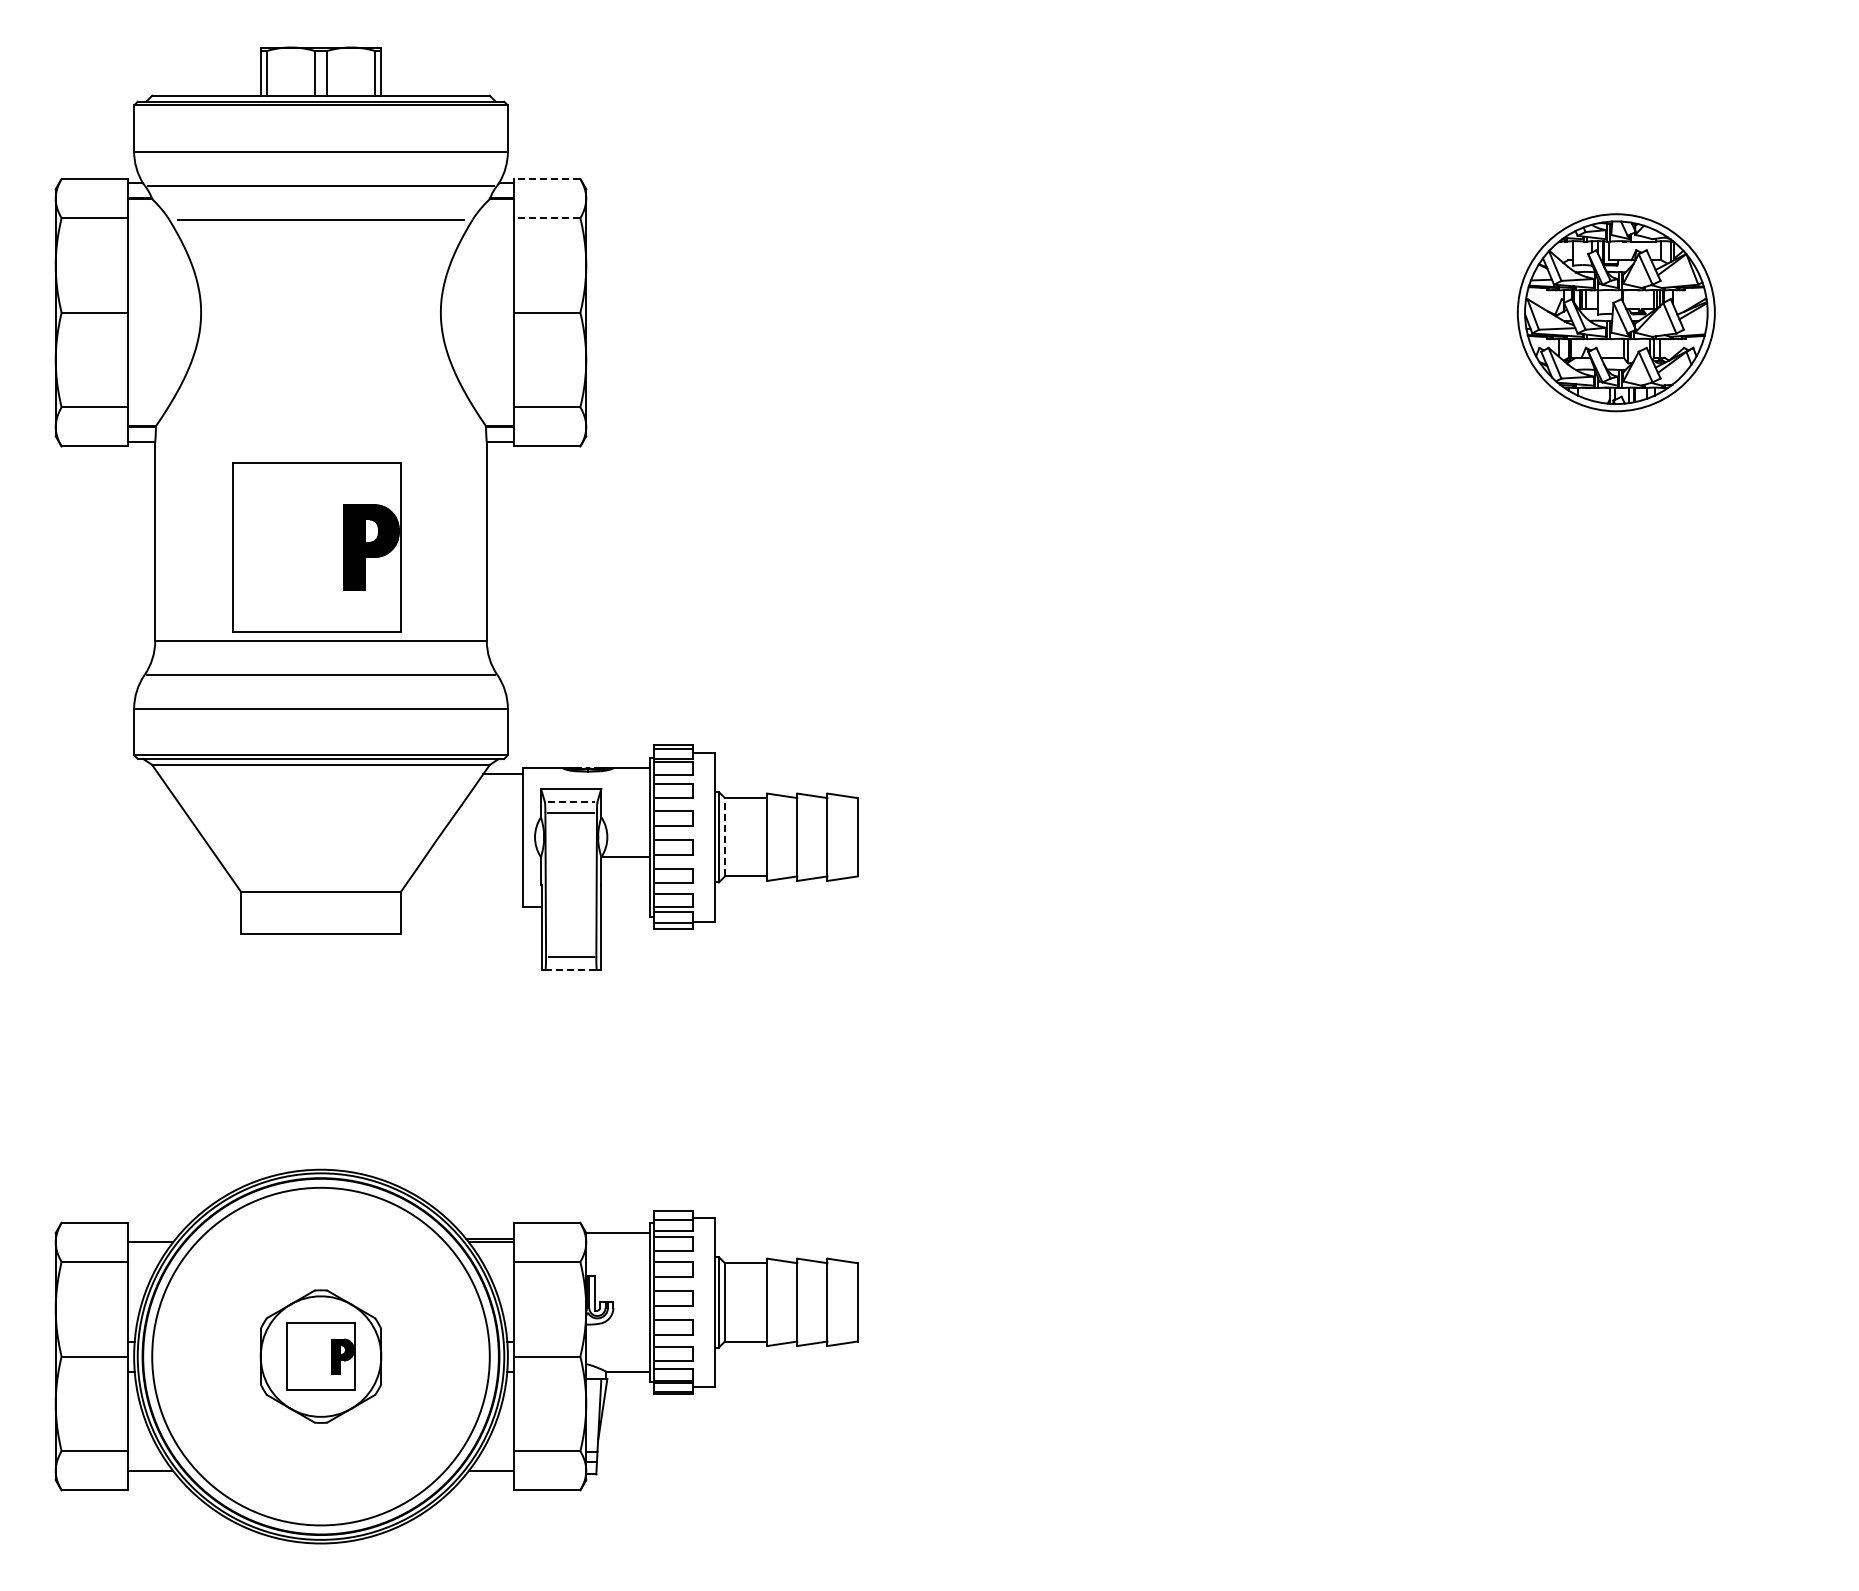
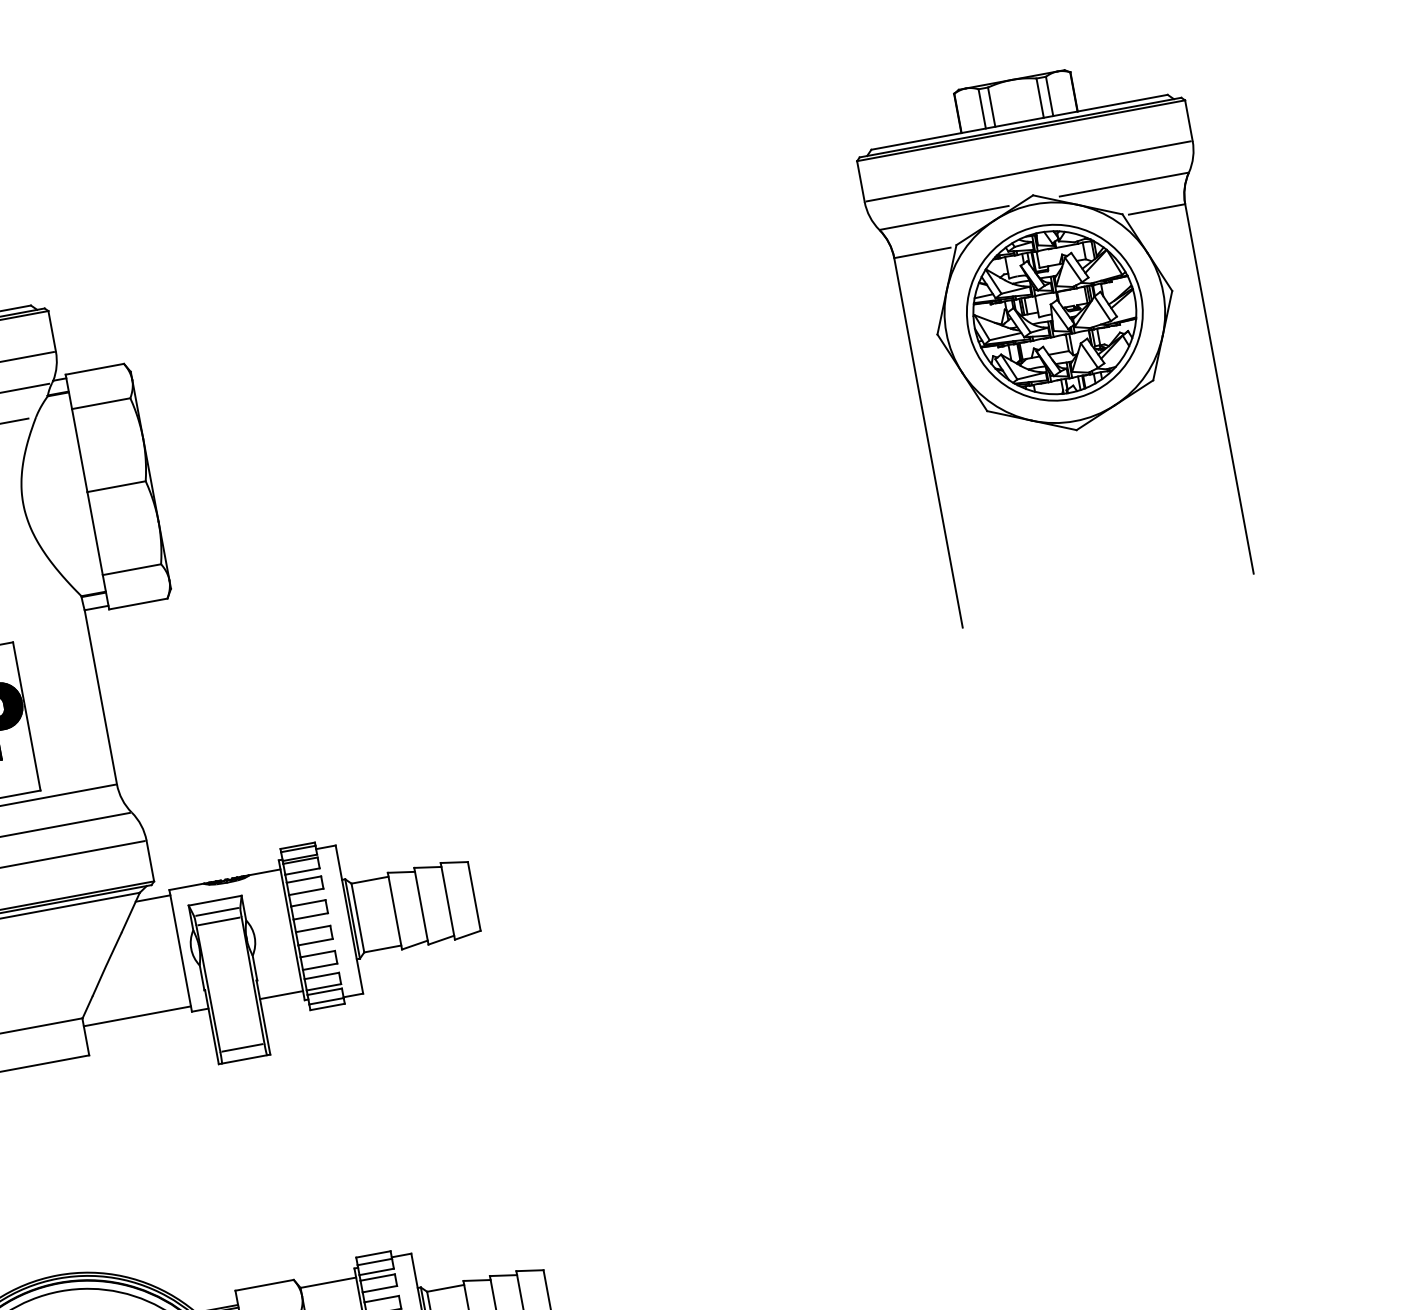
line: (546, 179) -> (94, 369), dashed -> solid
line: (546, 218) -> (100, 404), dashed -> solid
part: (1616, 343) -> (1060, 339), added
line: (571, 801) -> (217, 911), dashed -> solid
line: (724, 836) -> (357, 917), dashed -> solid
line: (624, 856) -> (281, 995), moved
line: (461, 900) -> (137, 1016), added
line: (571, 969) -> (244, 1059), dashed -> solid

